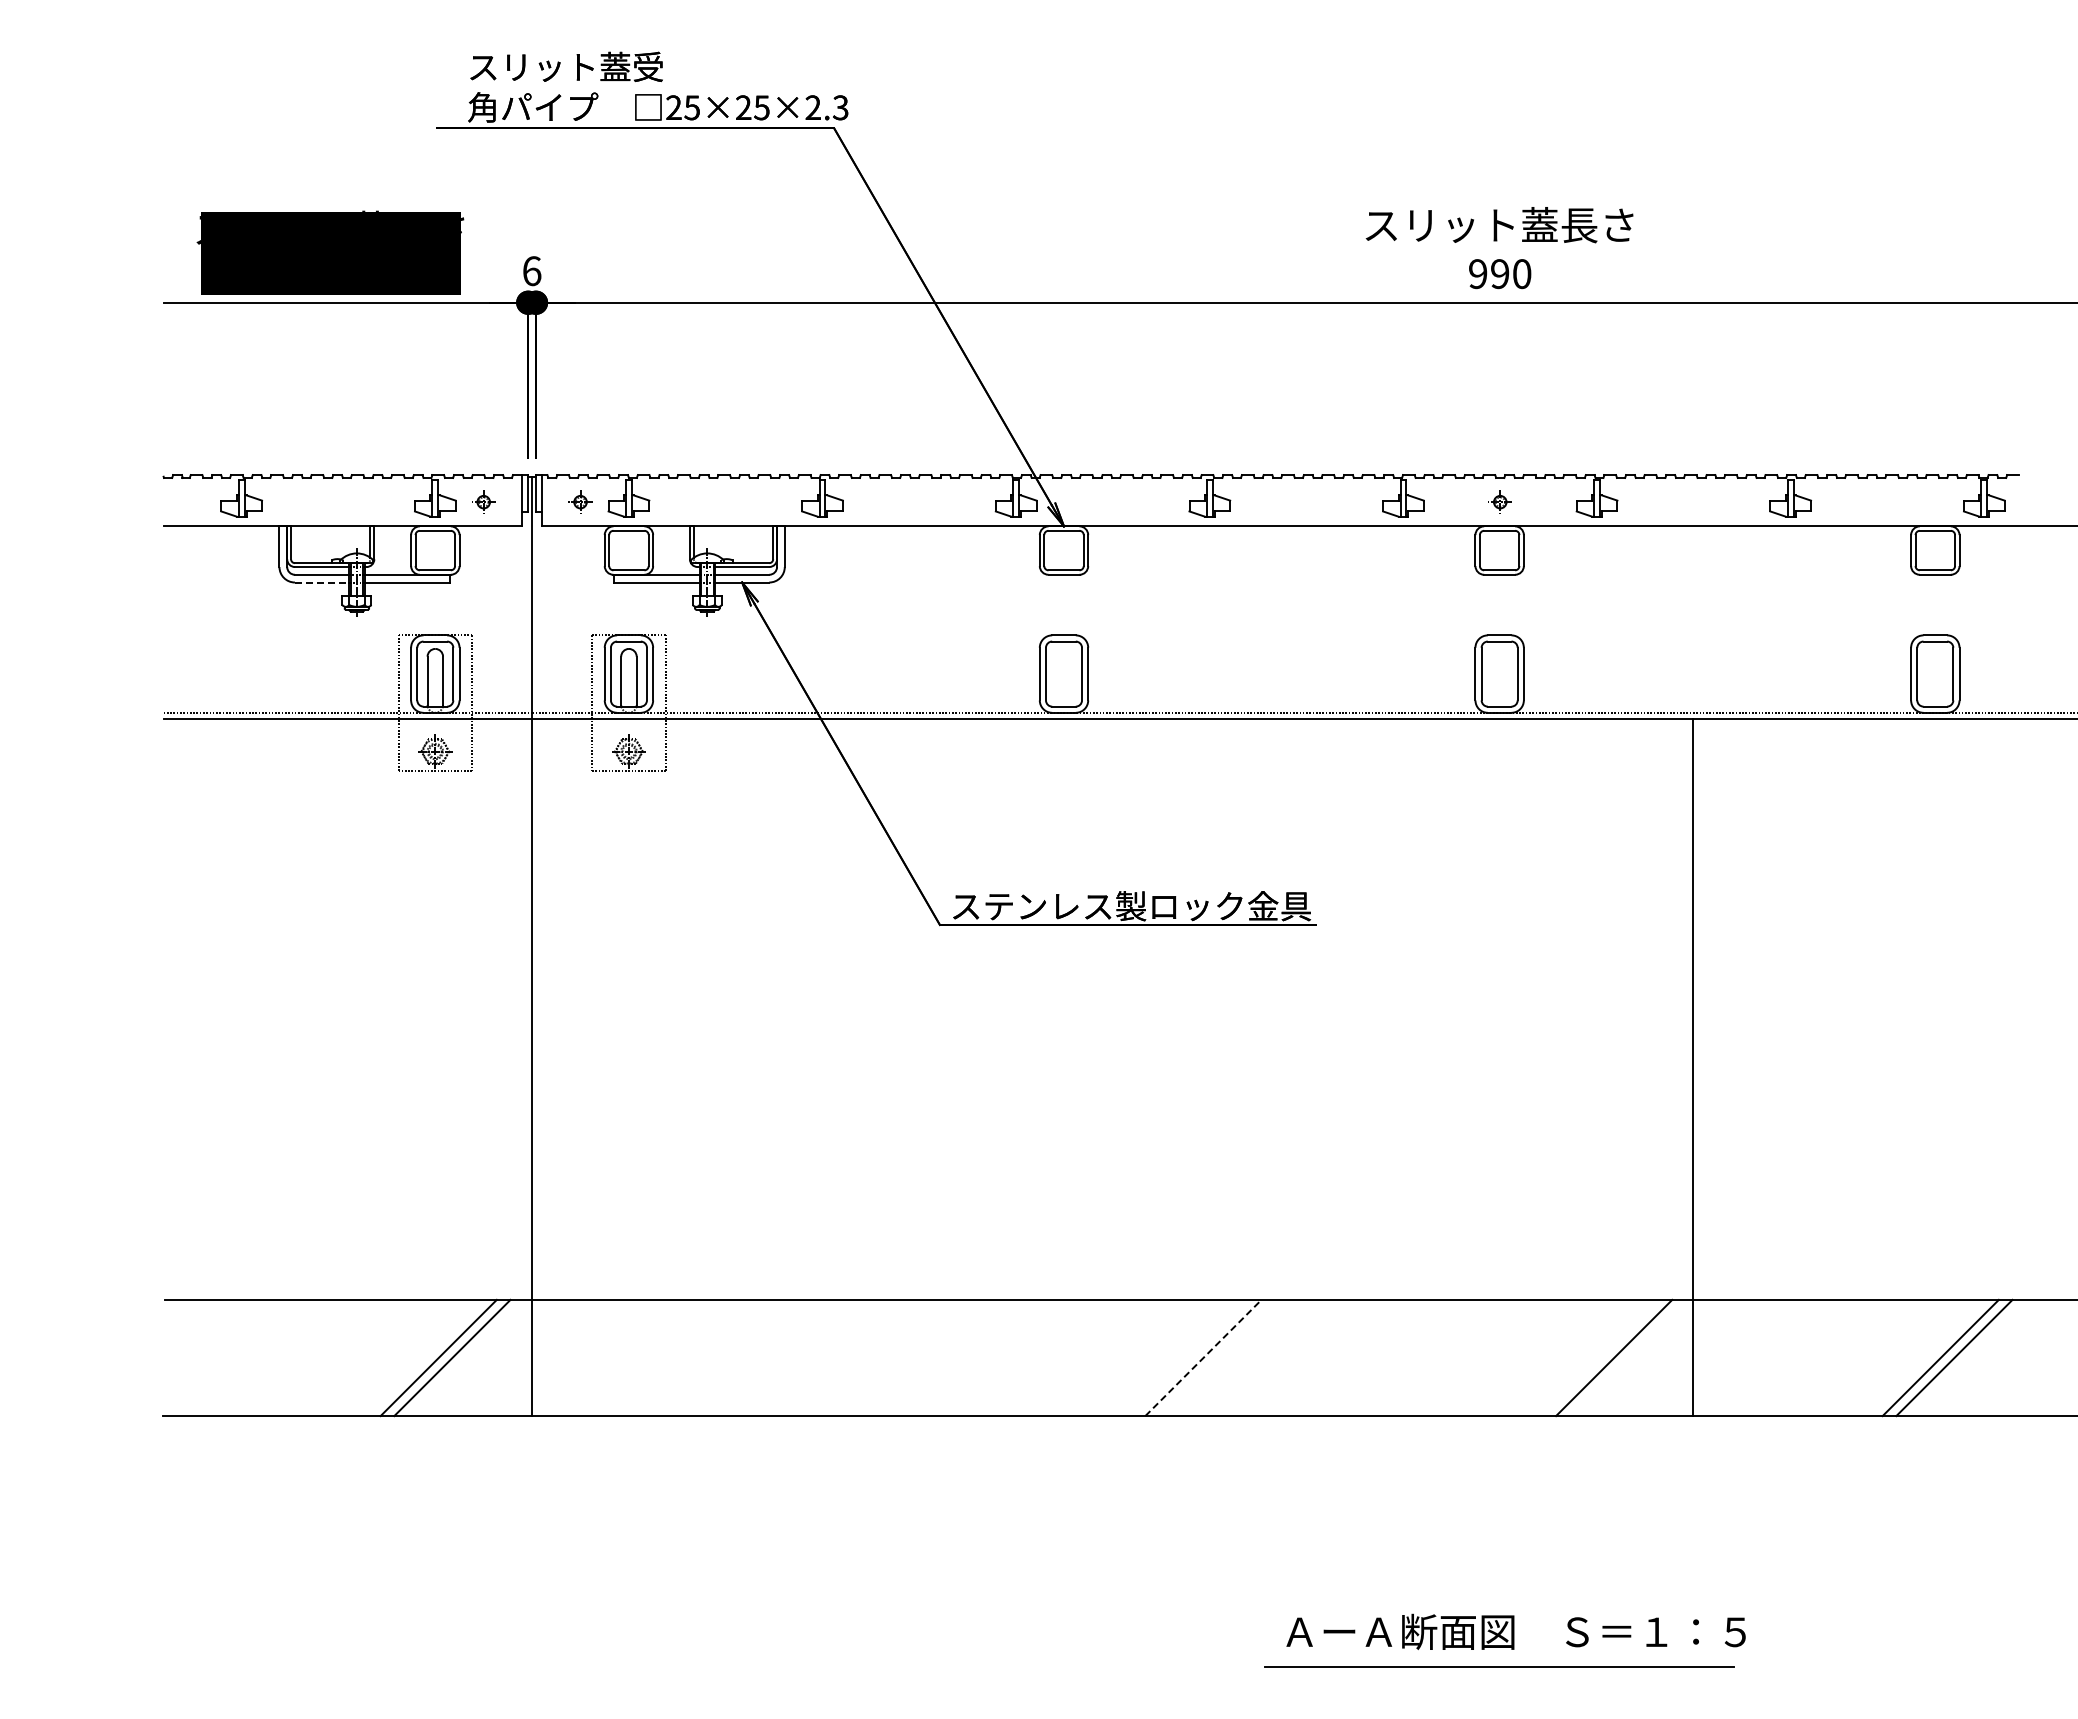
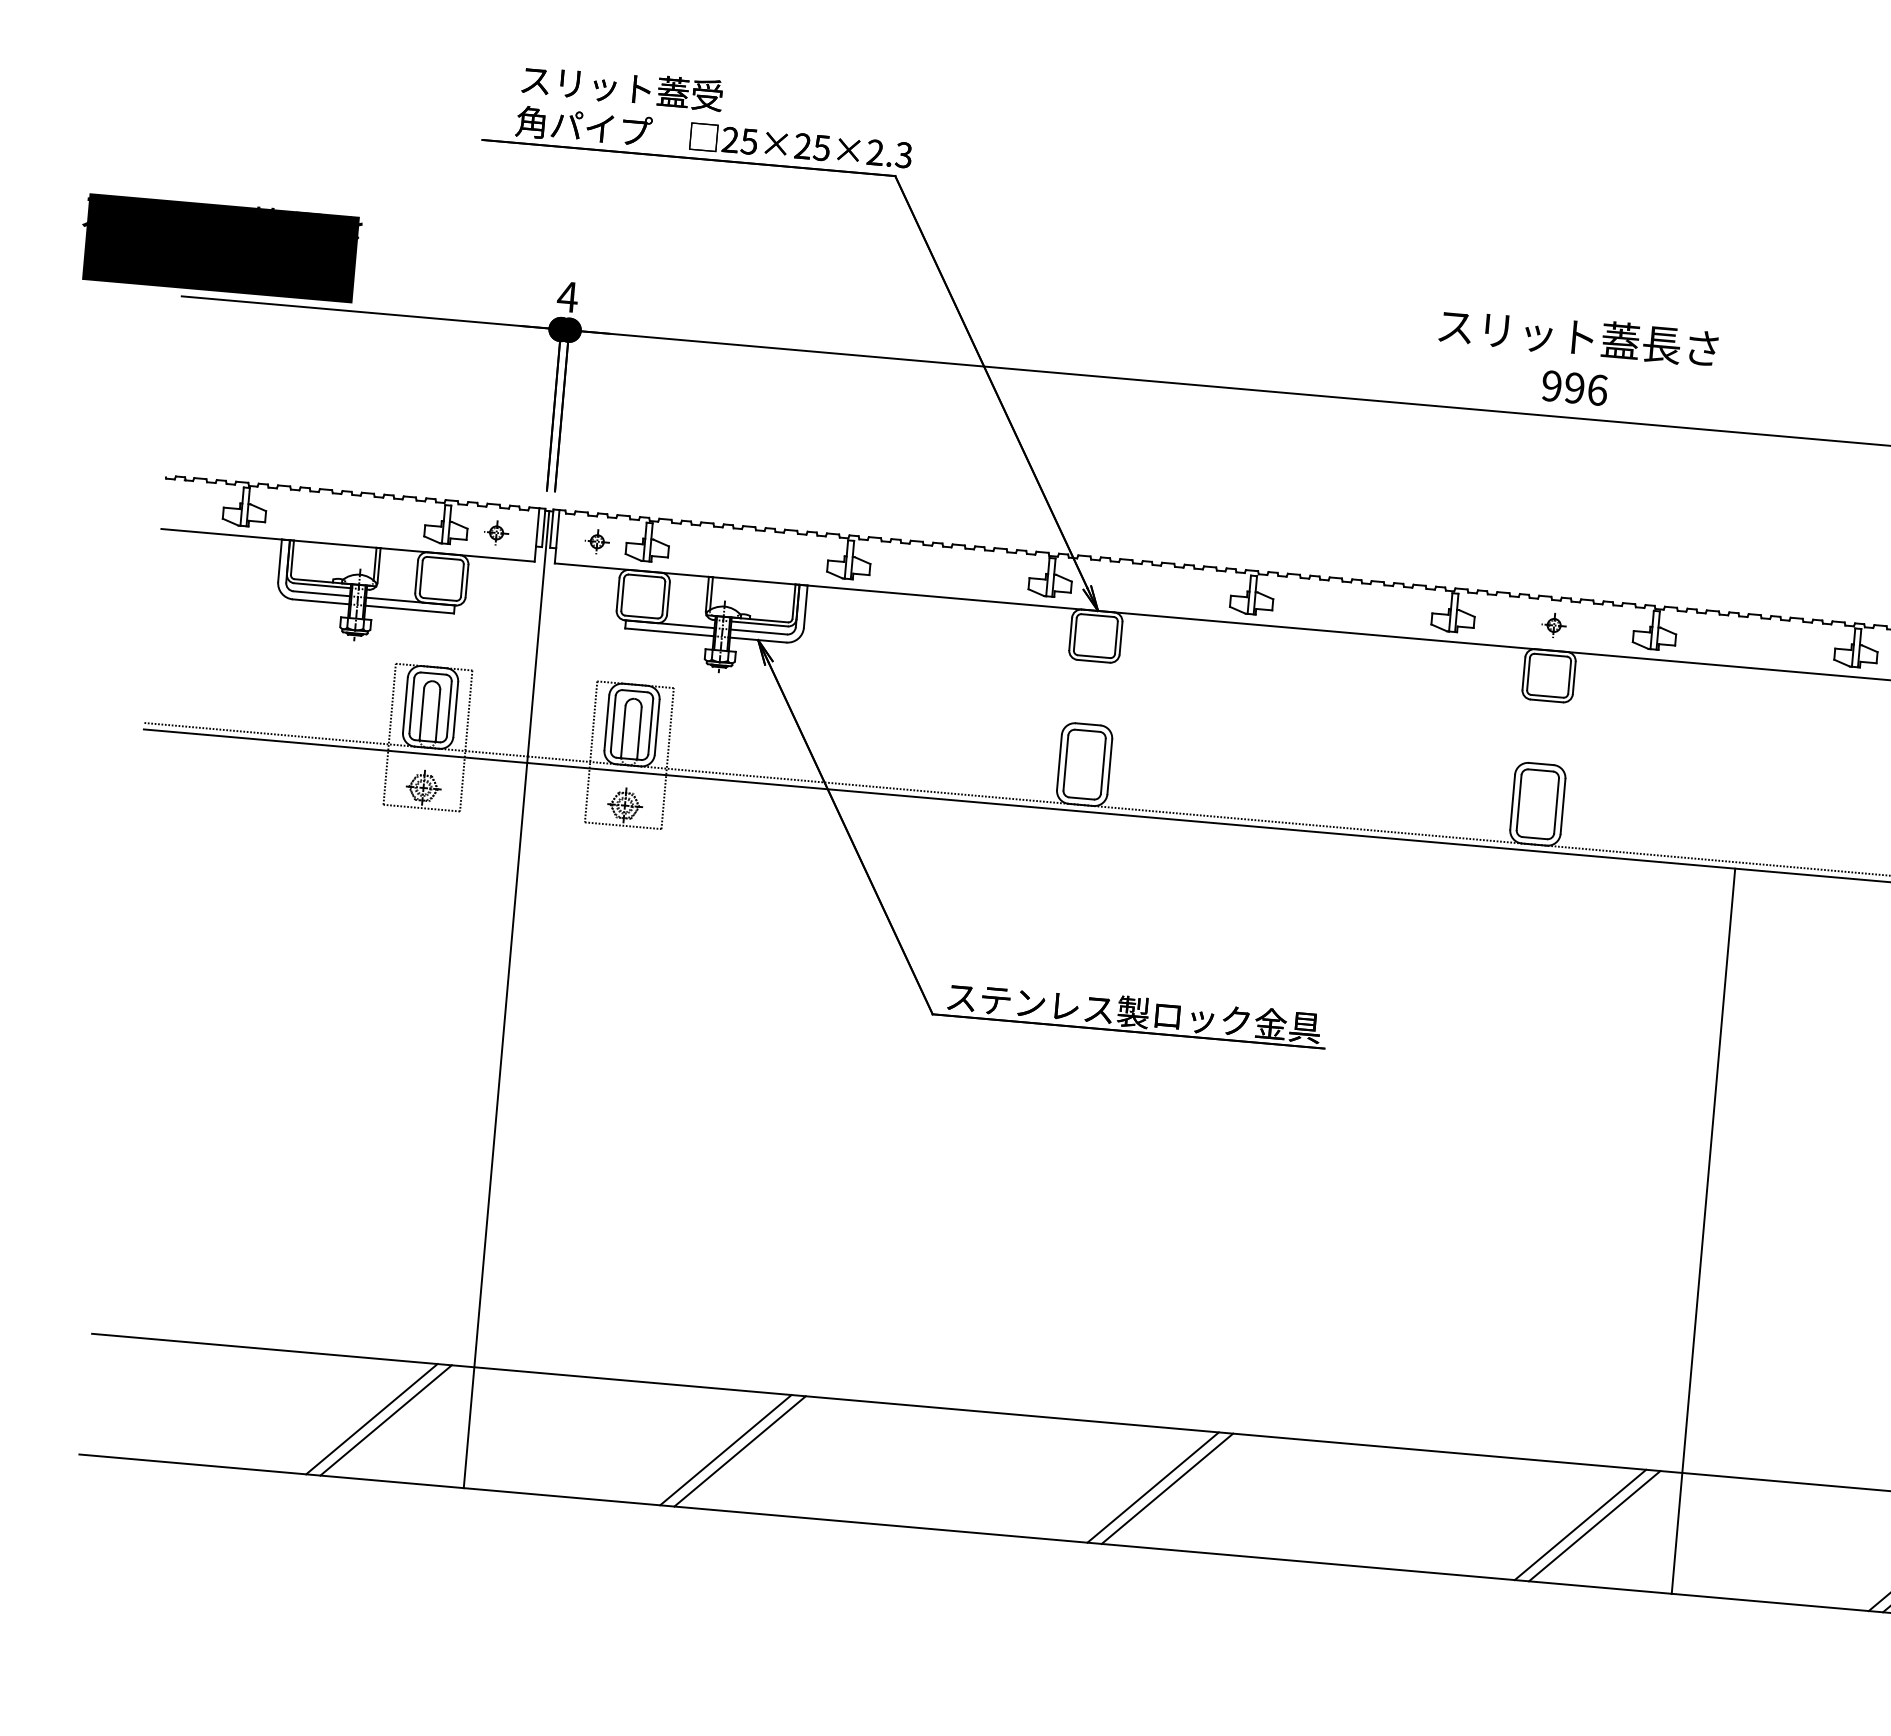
text: (330, 252) -> (220, 247), moved
text: (531, 271) -> (567, 297), 6 -> 4
text: (1522, 274) -> (1597, 390), 990 -> 996
line: (322, 582) -> (321, 601), dashed -> solid
line: (778, 1357) -> (725, 1449), added
line: (792, 1357) -> (739, 1450), added
line: (1189, 1357) -> (1152, 1487), added
line: (1203, 1357) -> (1167, 1488), dashed -> solid
line: (1600, 1357) -> (1580, 1524), added

